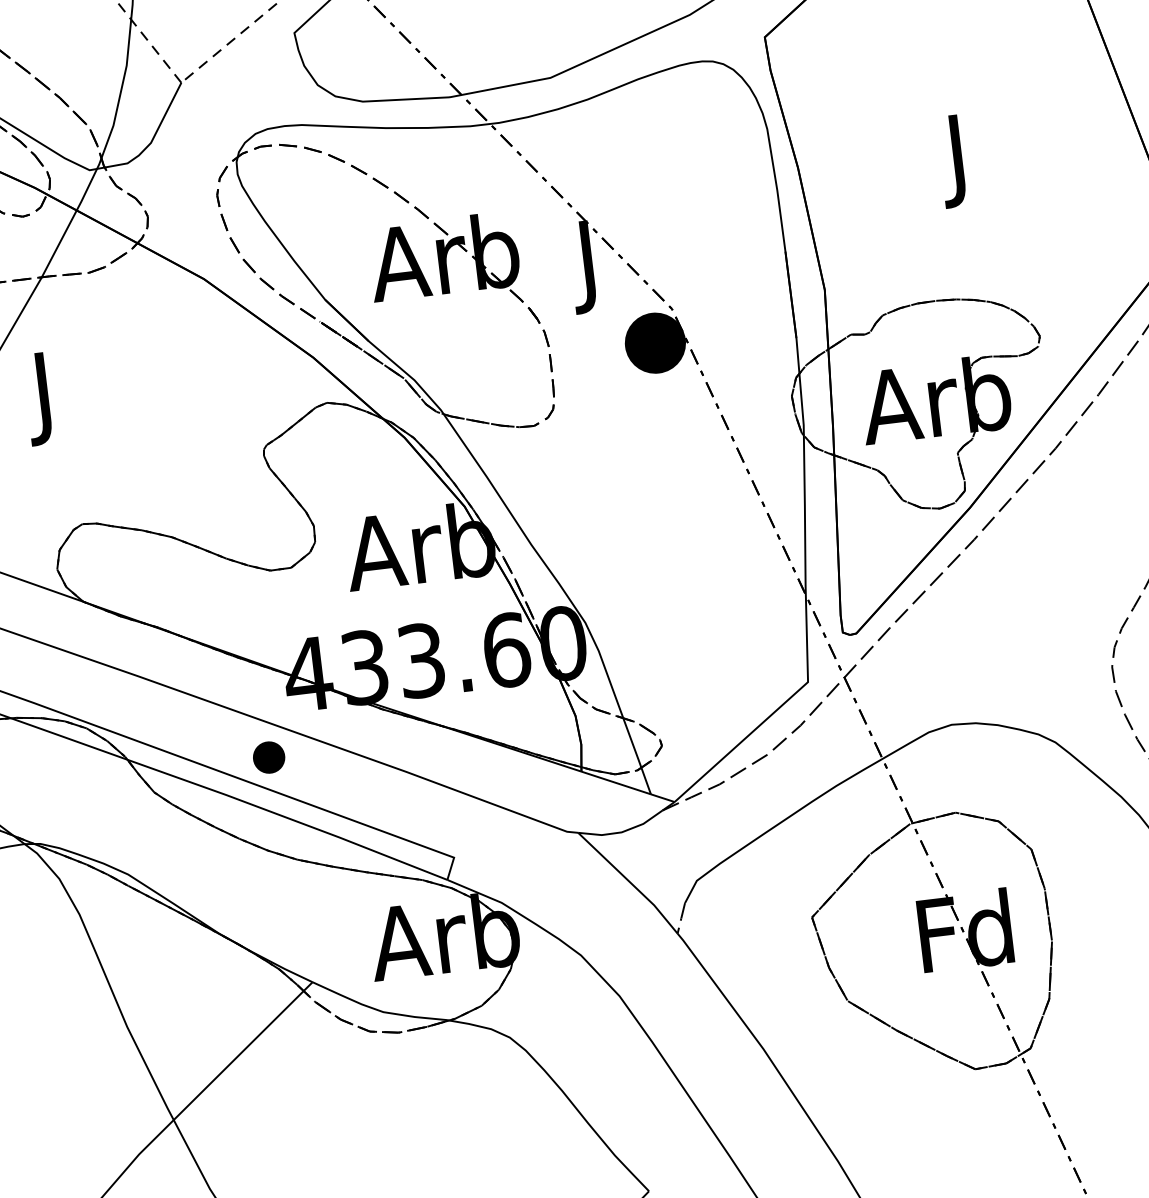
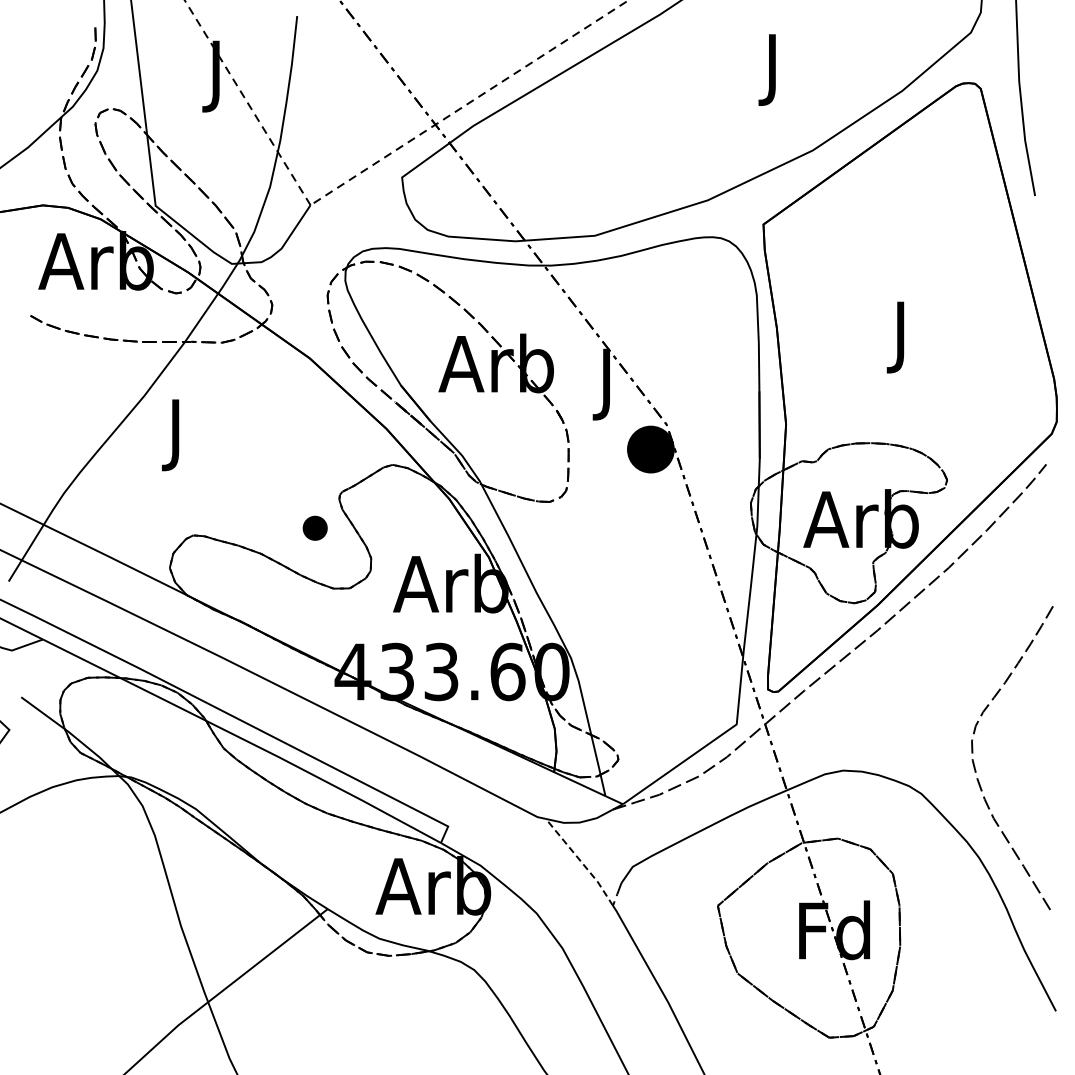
part: (268, 756) -> (314, 527), moved
line: (630, 881) -> (581, 861), solid -> dashed

